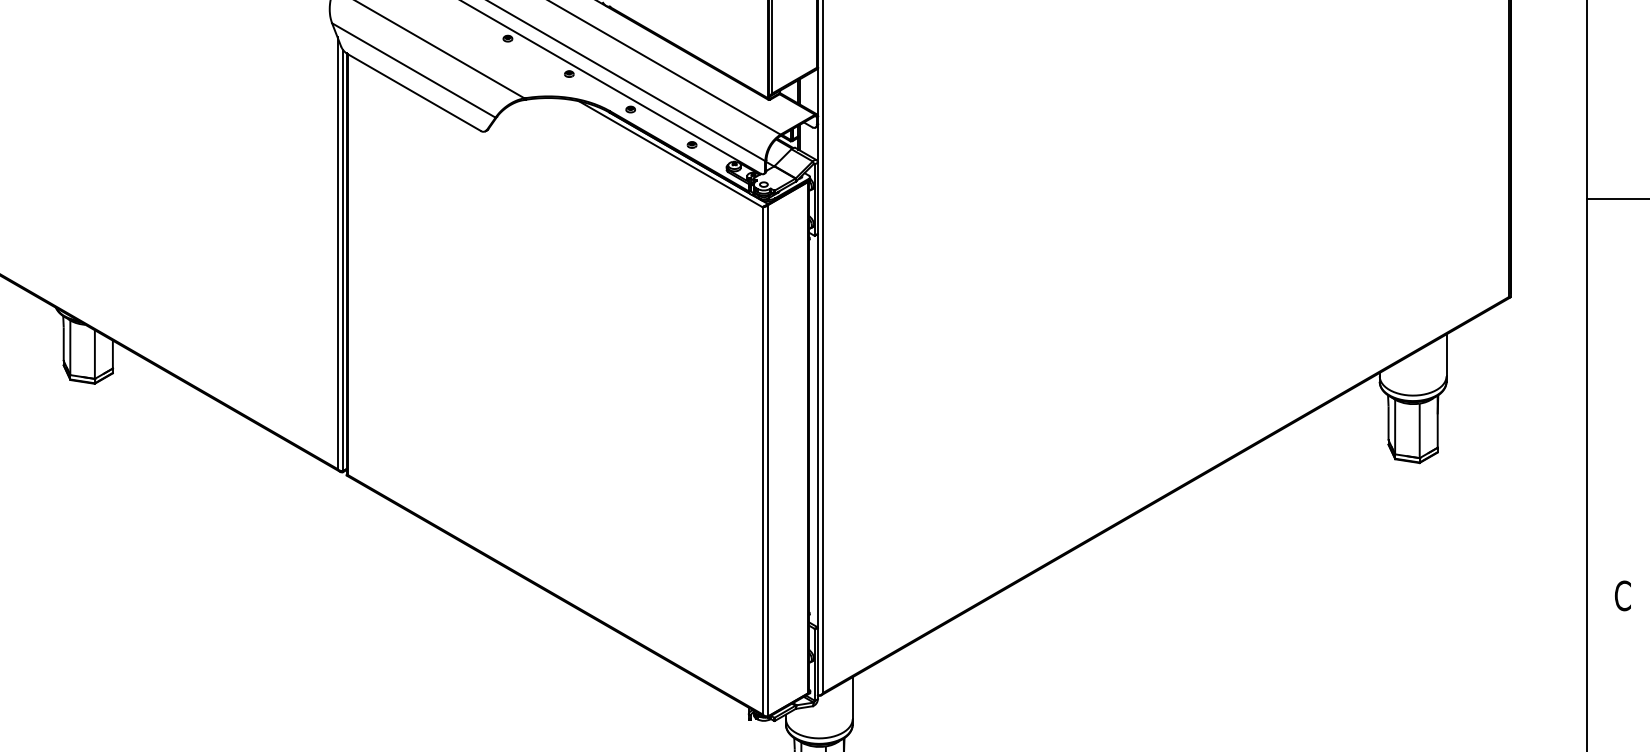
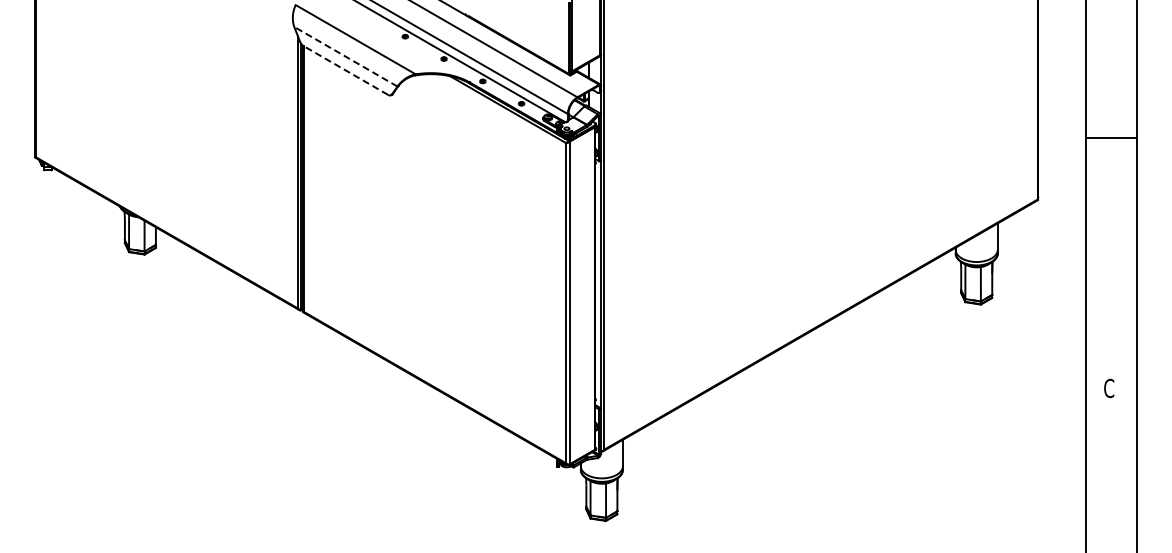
line: (413, 70) -> (345, 56), solid -> dashed
line: (413, 92) -> (345, 70), solid -> dashed

